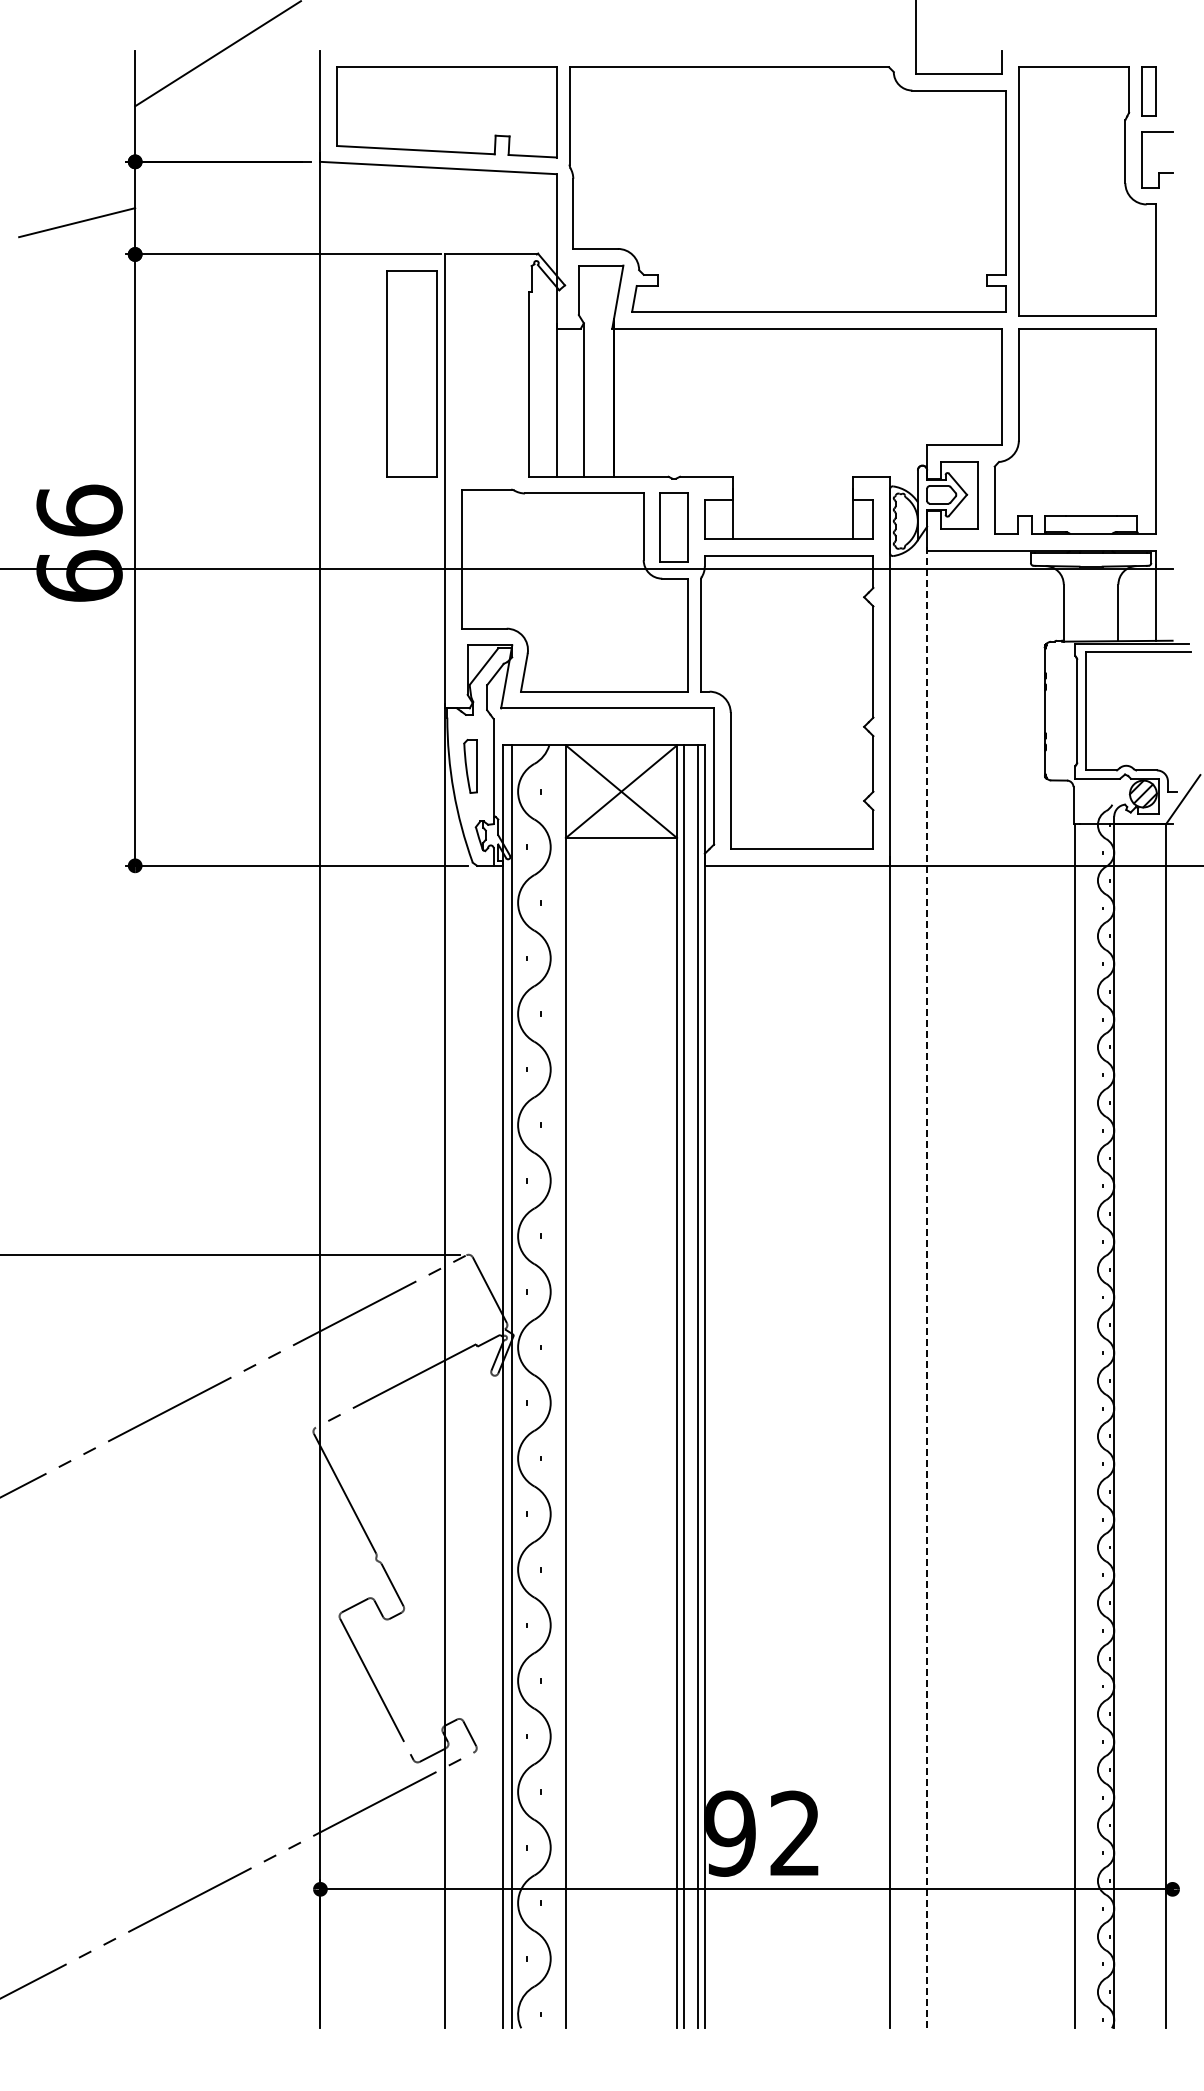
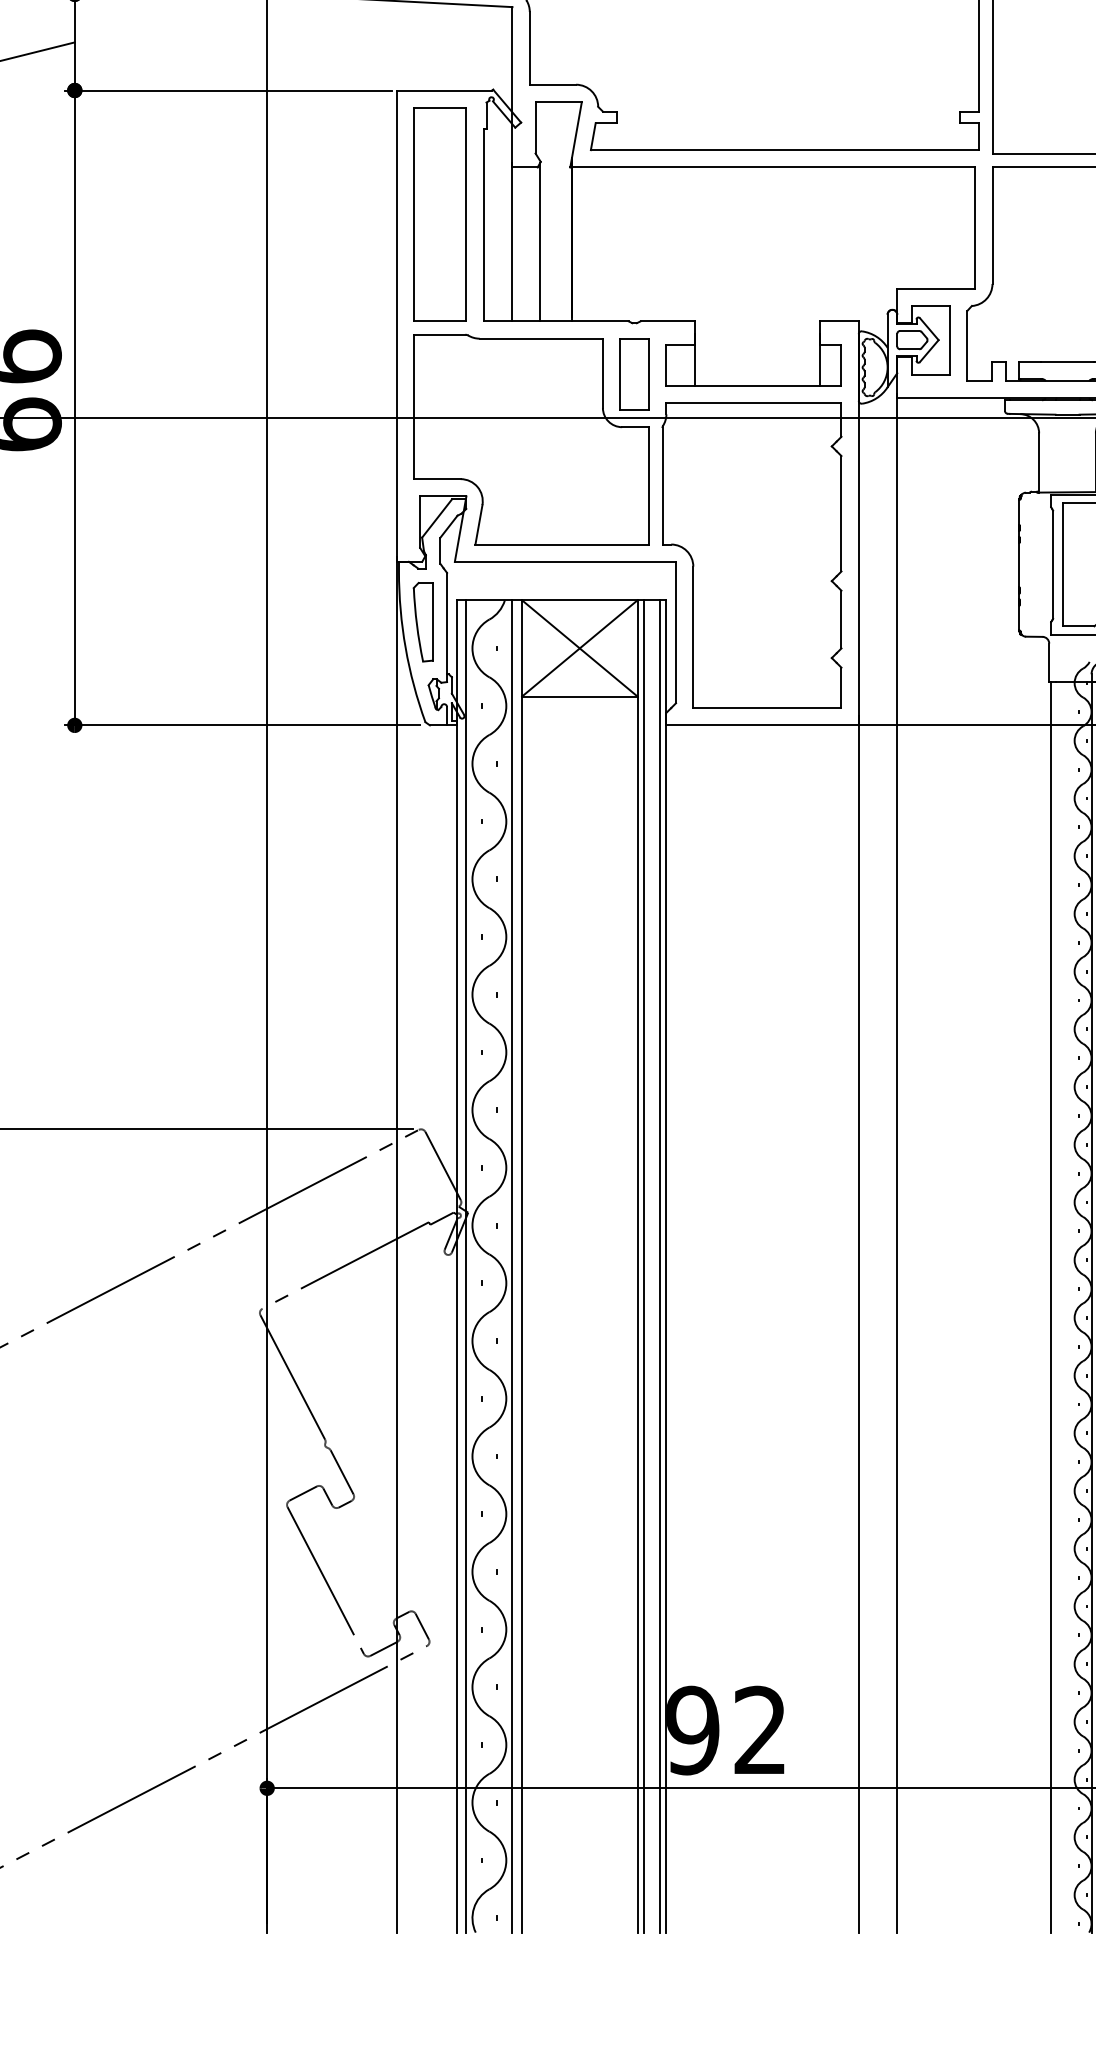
part: (411, 373) -> (439, 214), moved
part: (470, 766) -> (423, 622), size x1.43
line: (927, 1286) -> (897, 1162), dashed -> solid
line: (556, 1386) -> (512, 1266), added

